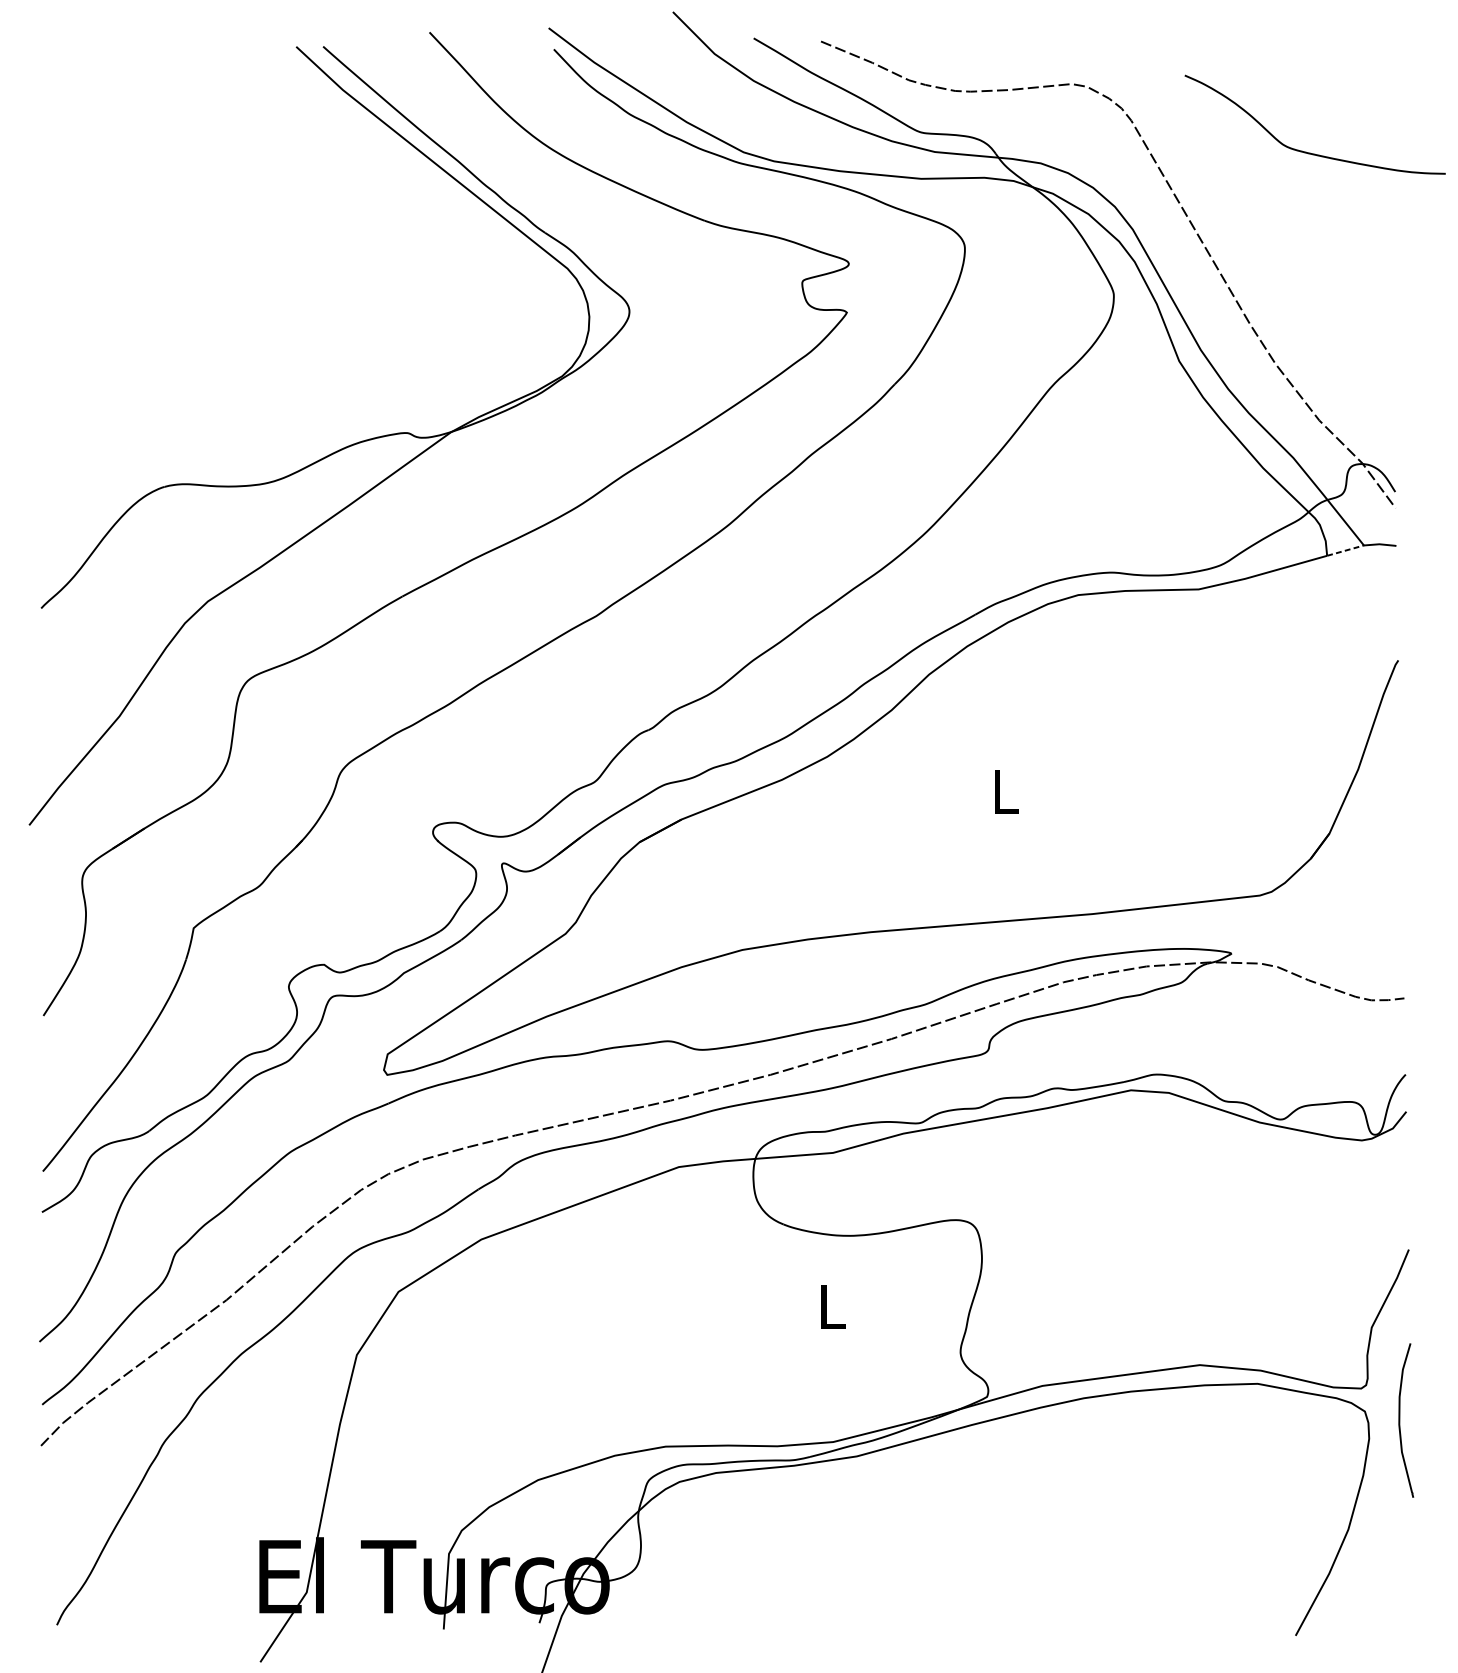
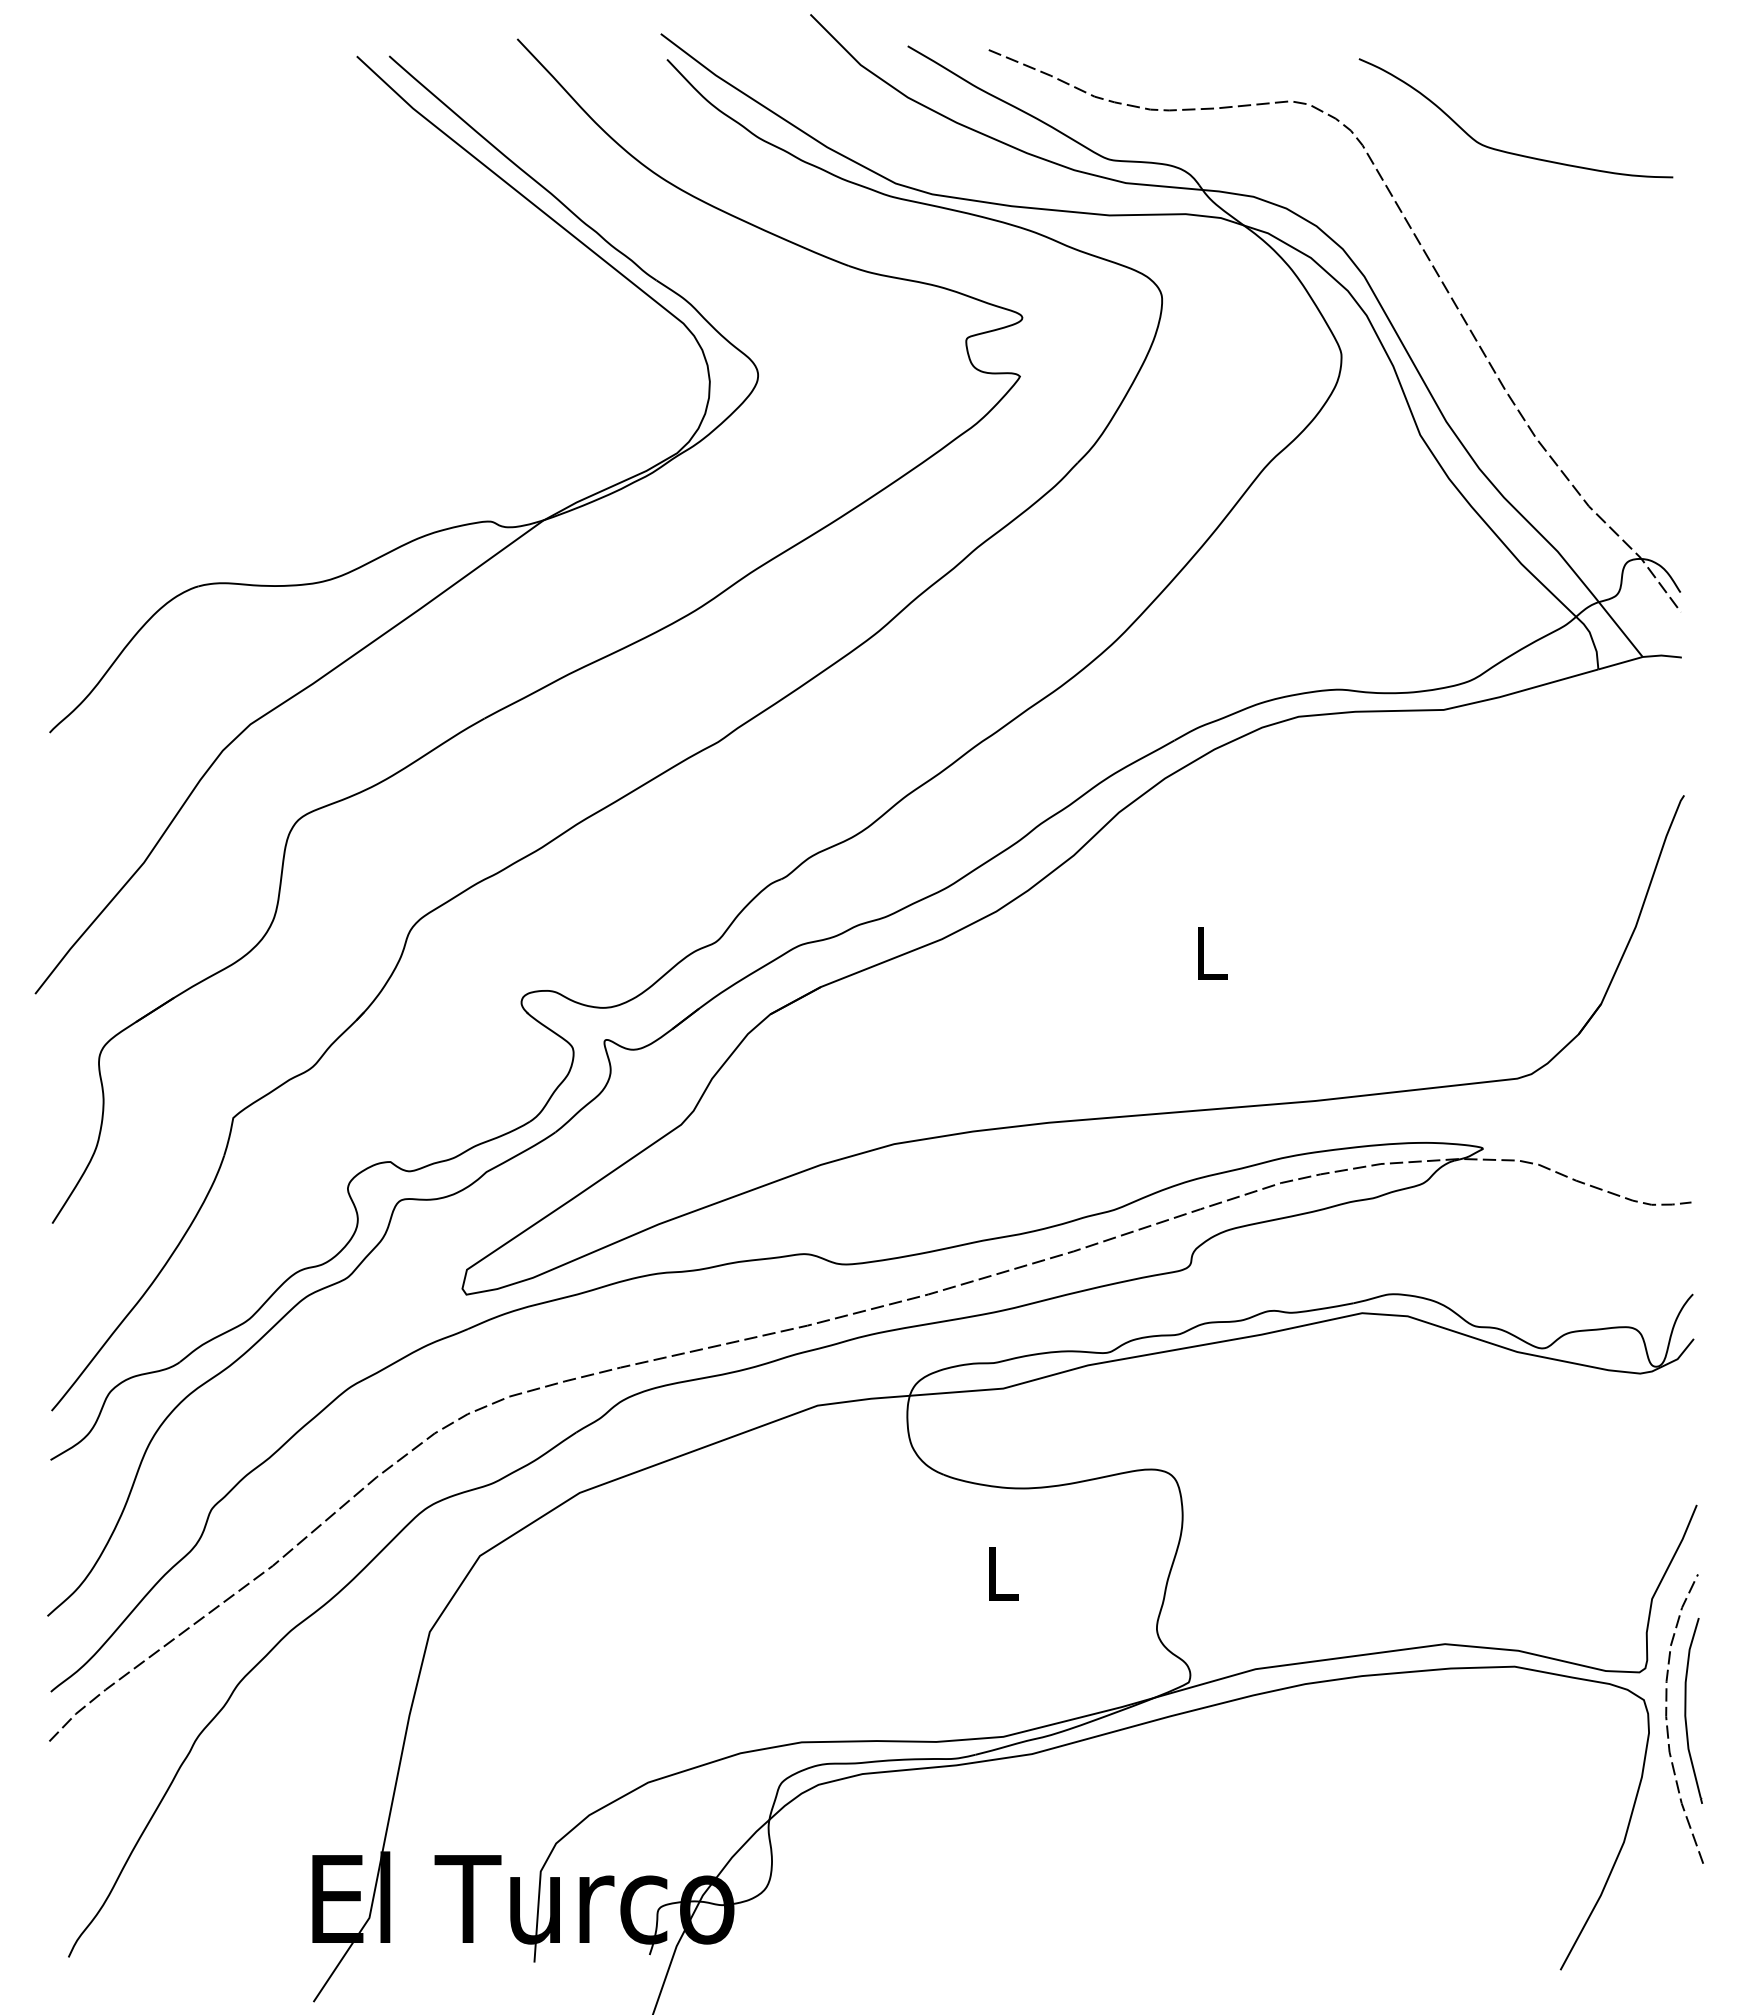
curve: (1308, 152) -> (1508, 151), moved
line: (1346, 550) -> (1621, 663), dashed -> solid
curve: (1384, 1426) -> (1667, 1718), added

